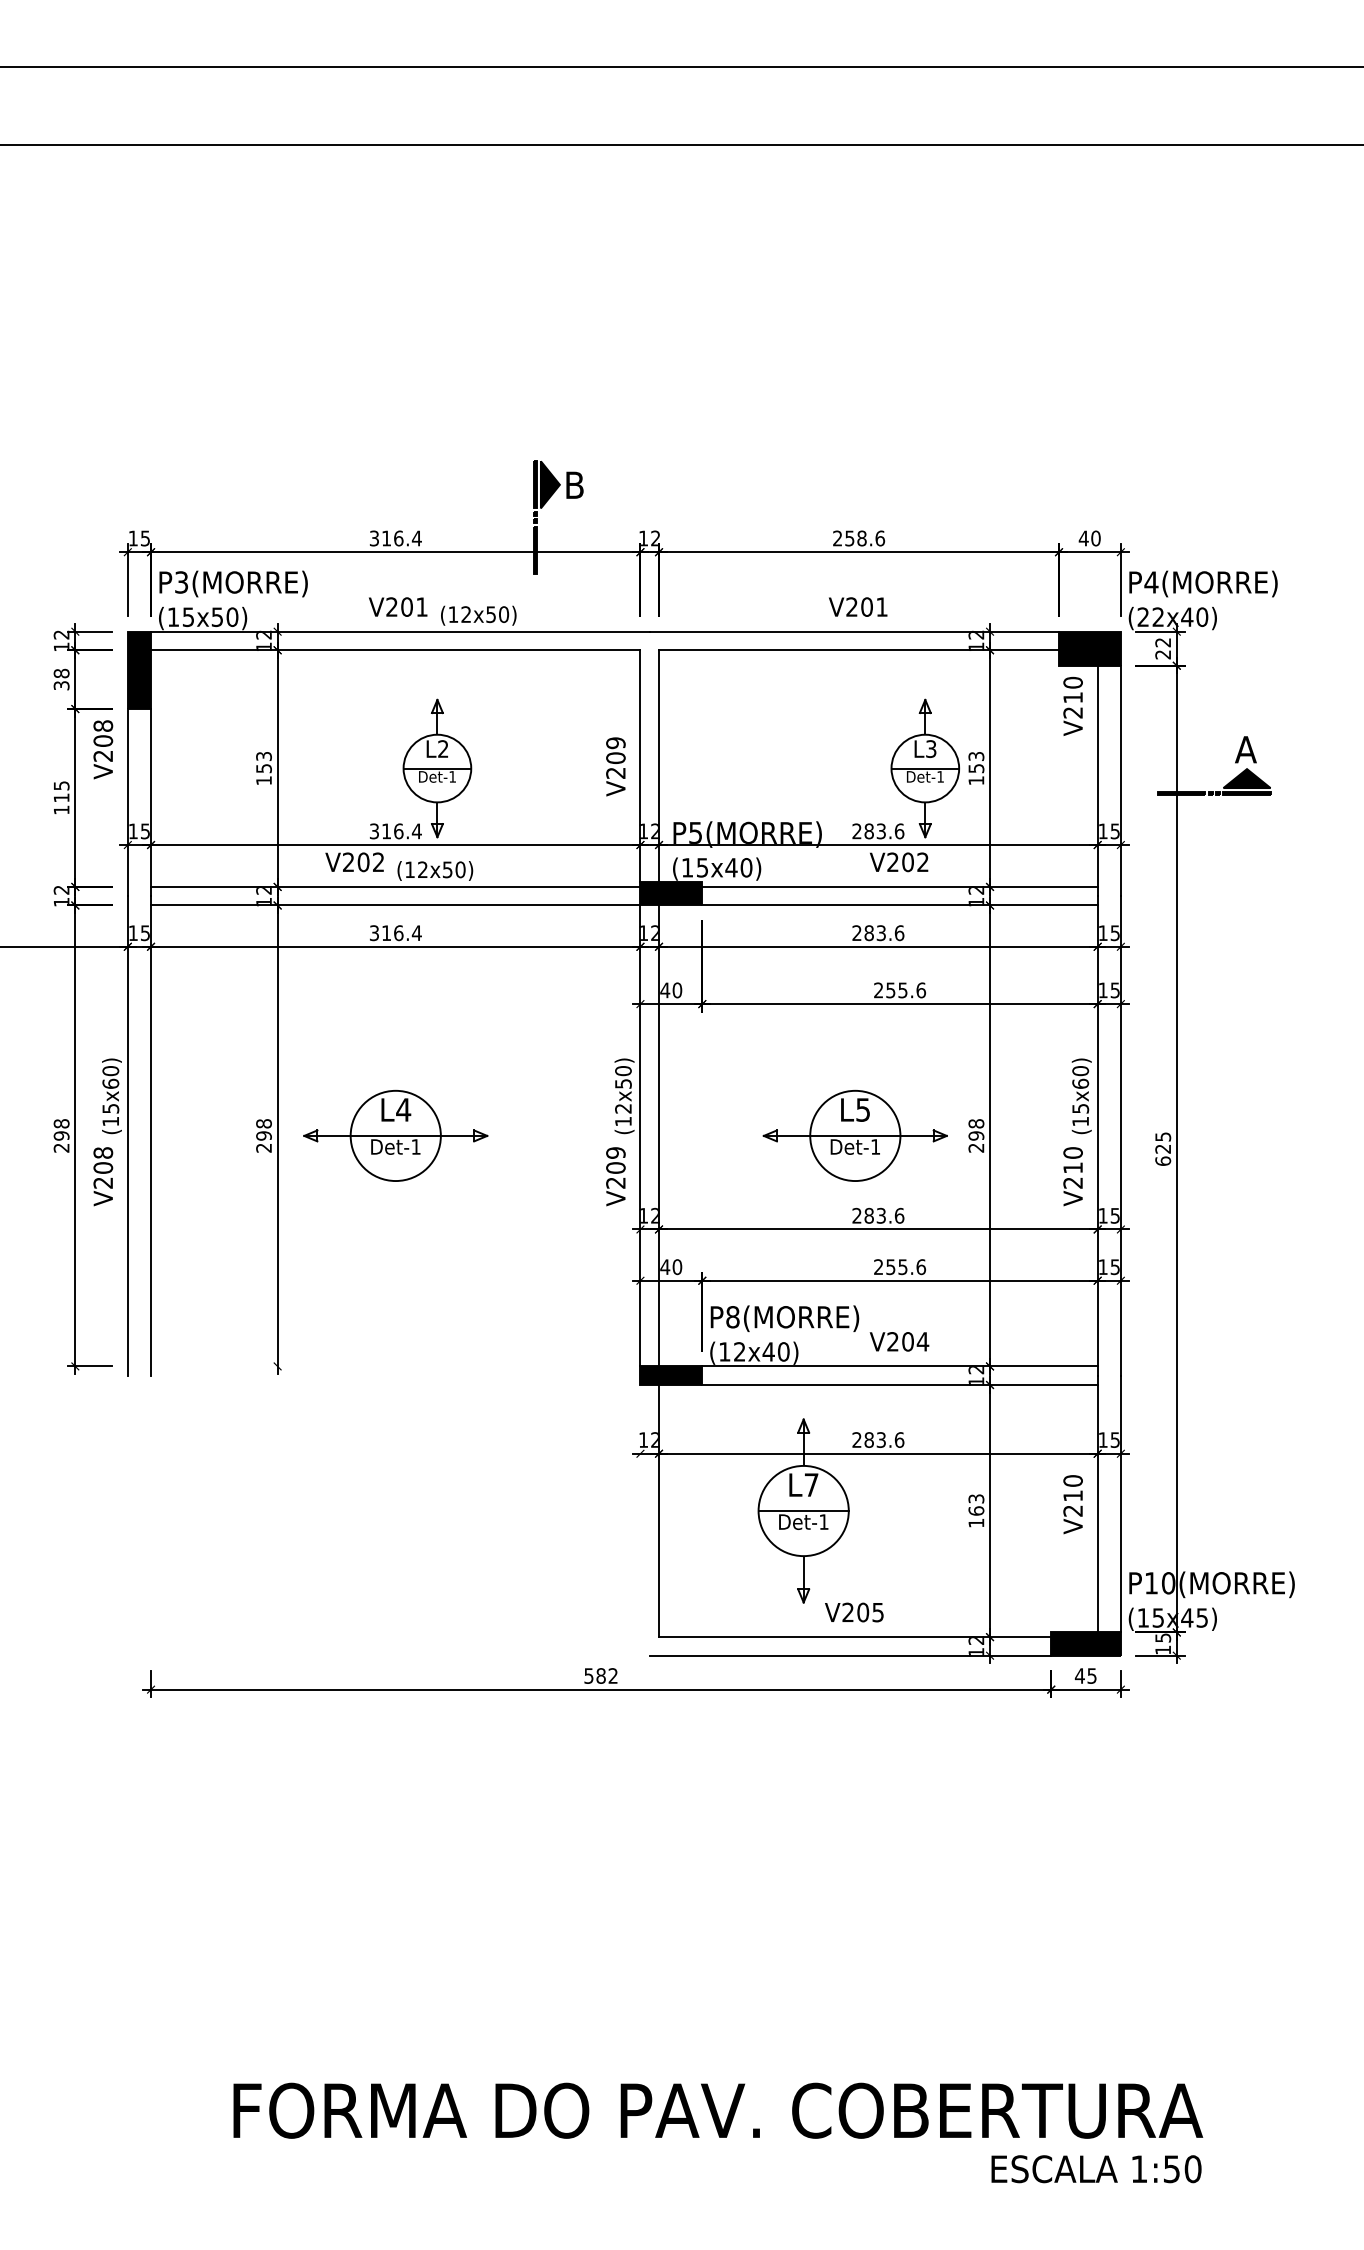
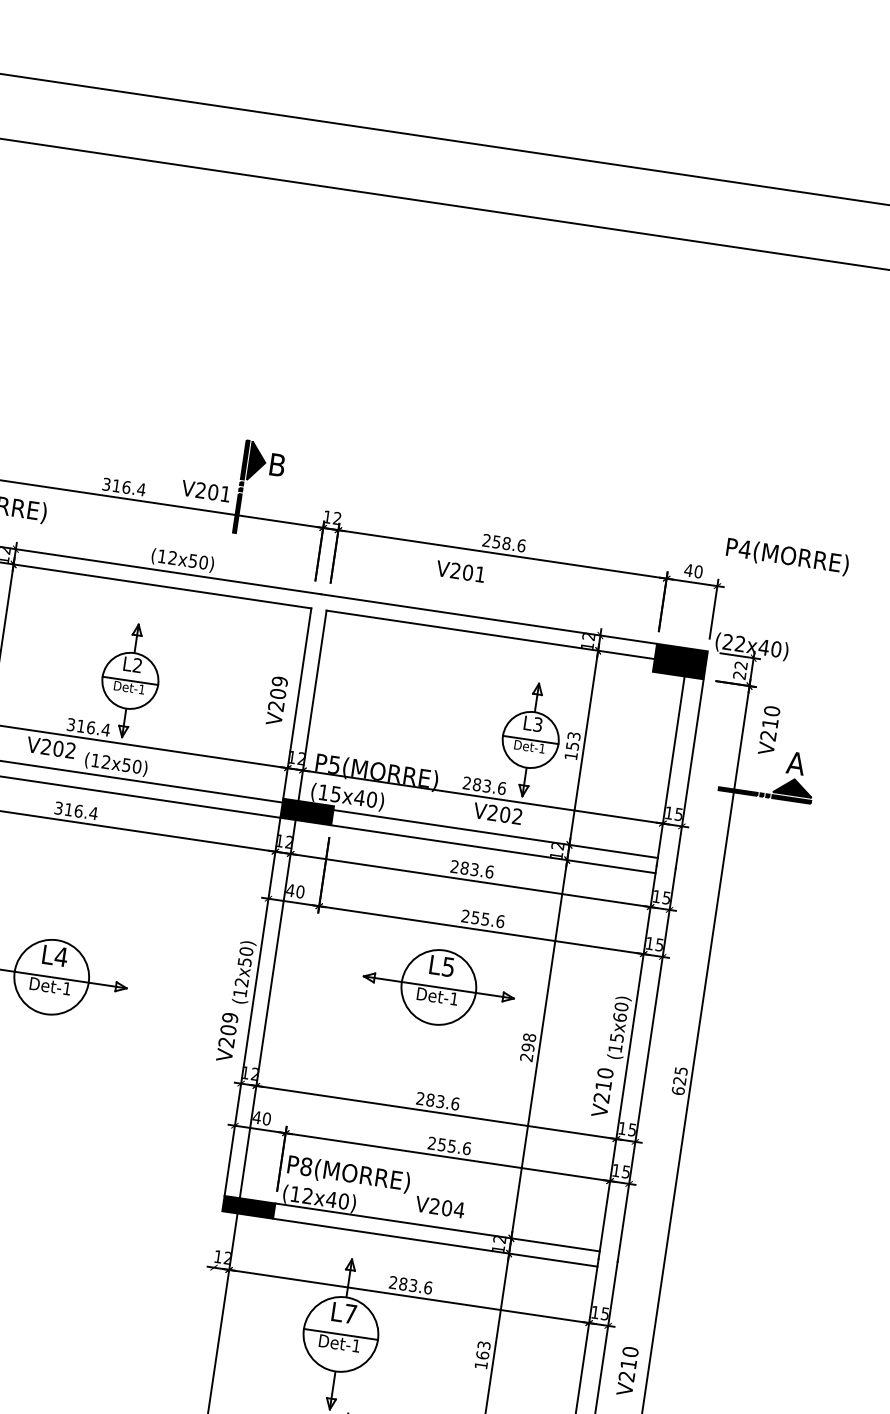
text: (1203, 583) -> (787, 556), moved
text: (398, 606) -> (206, 490), moved
text: (858, 606) -> (461, 571), moved
text: (1072, 705) -> (768, 729), moved
part: (854, 1135) -> (438, 987), moved
text: (1072, 1504) -> (627, 1371), moved

